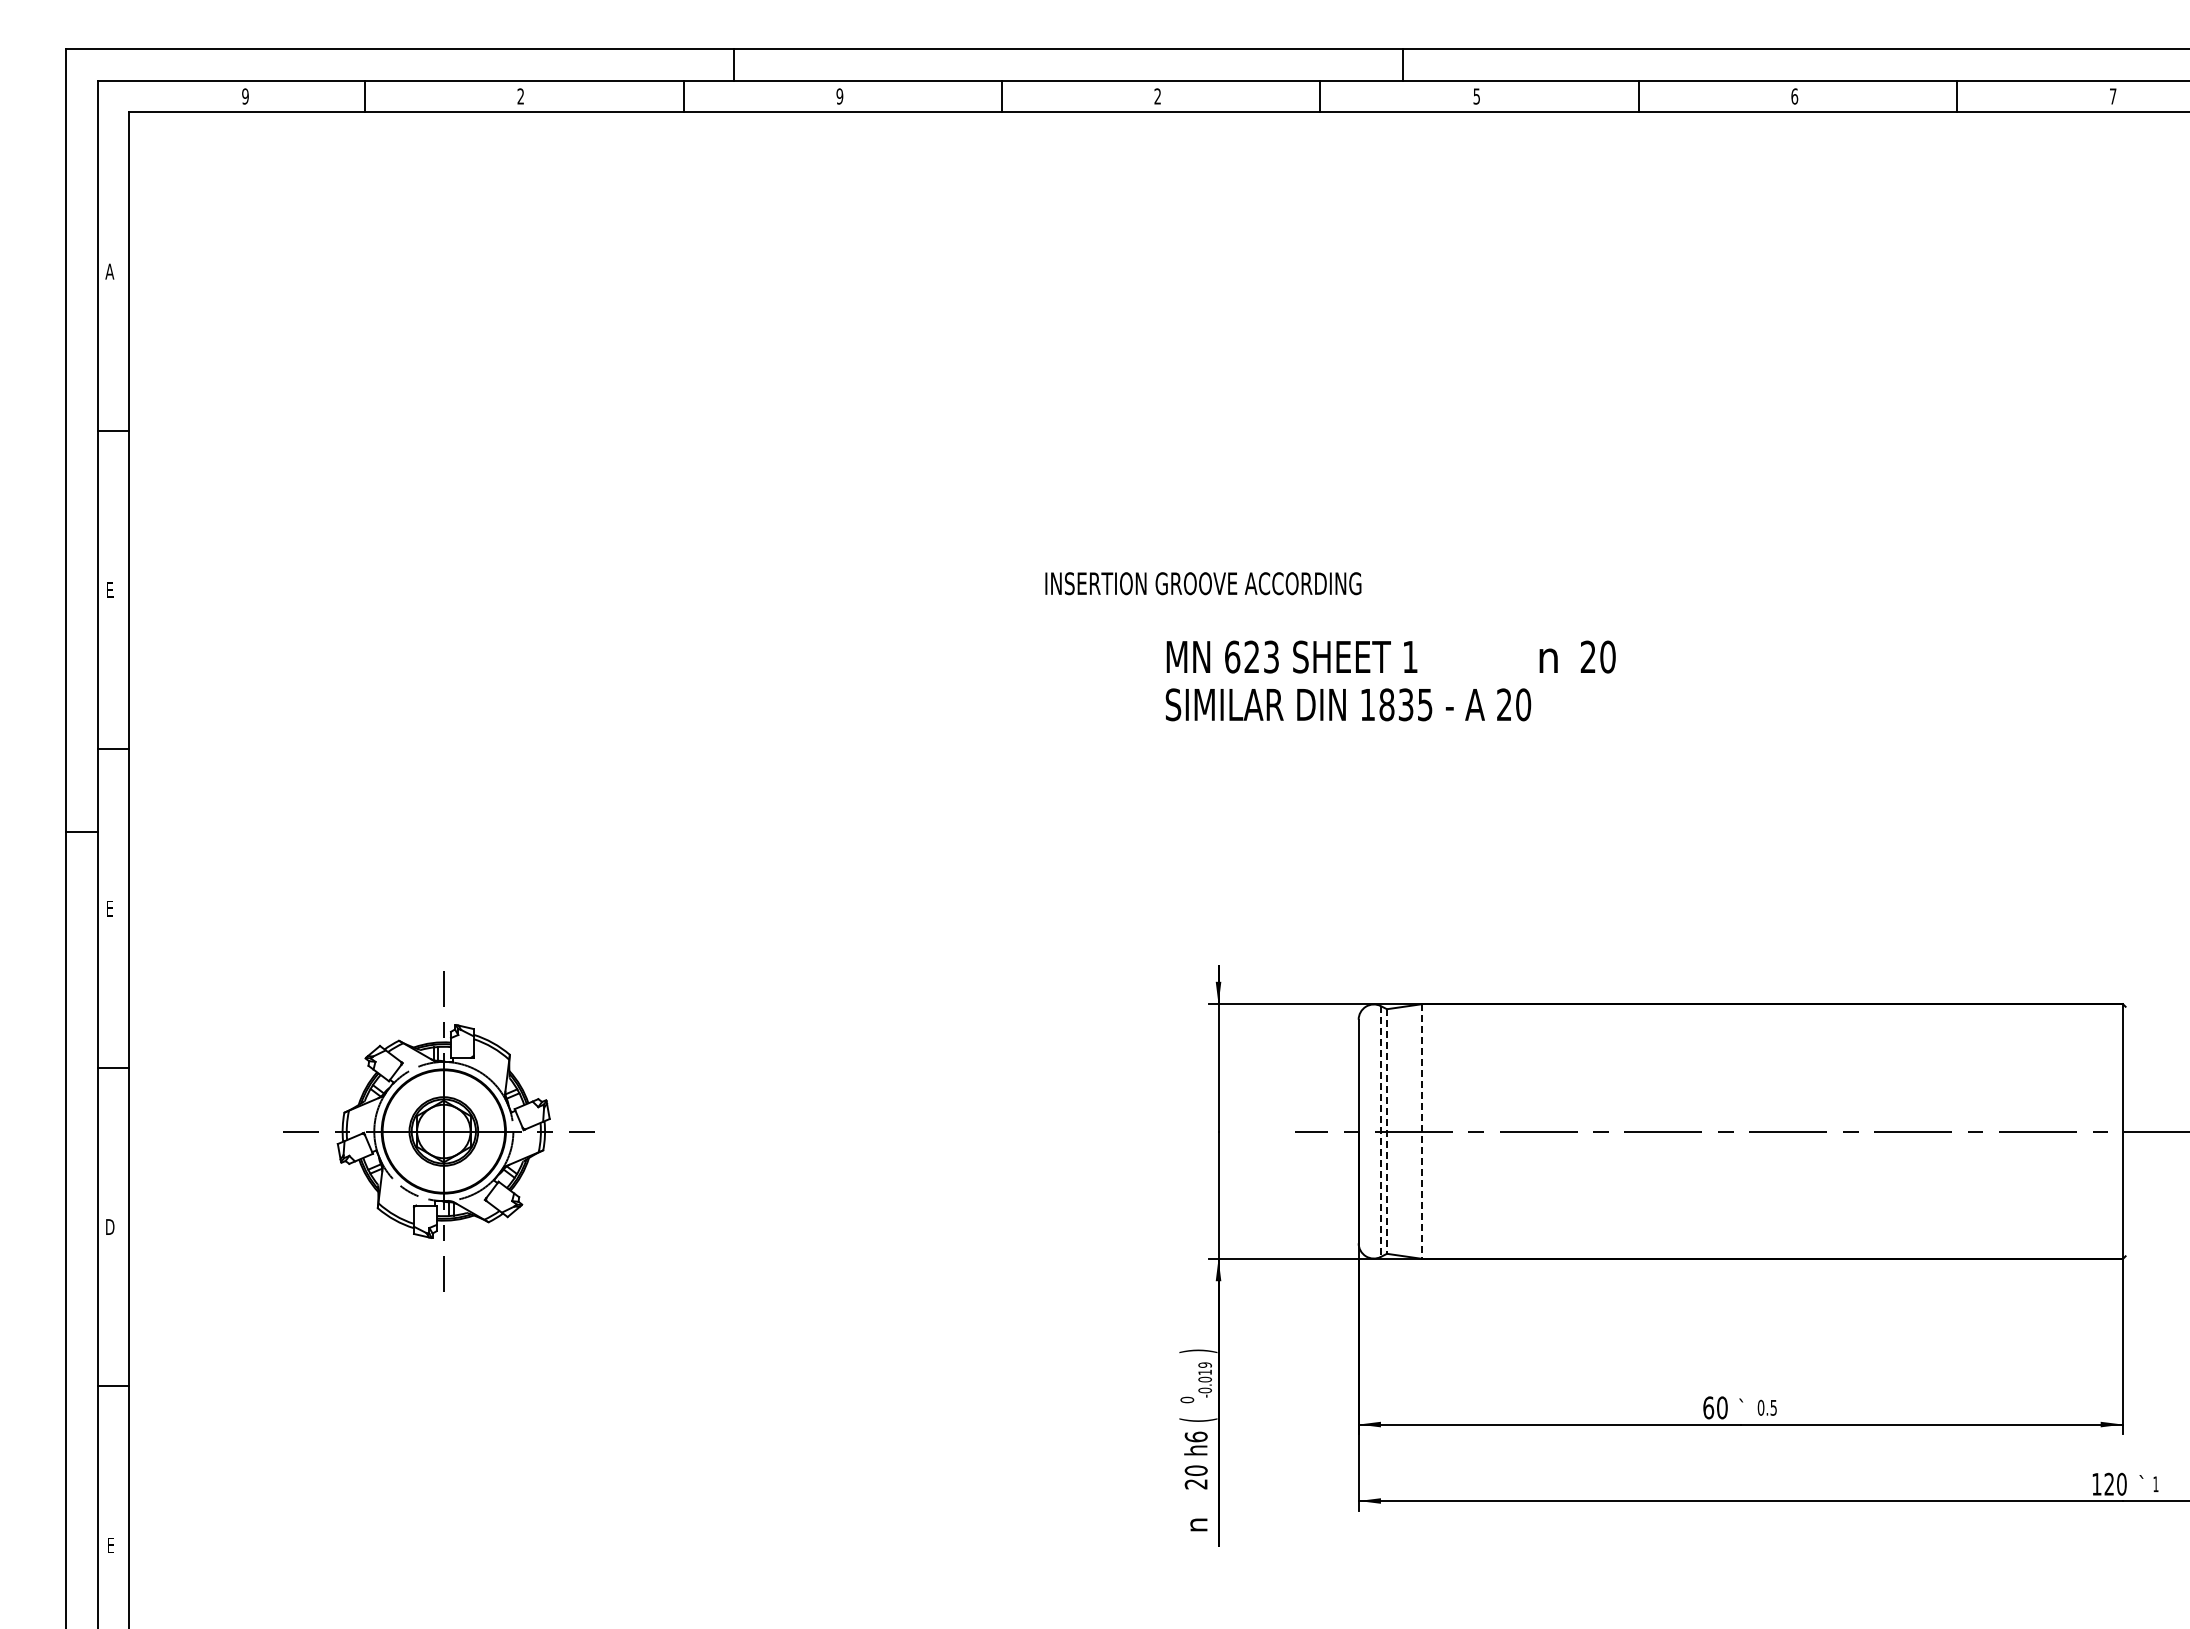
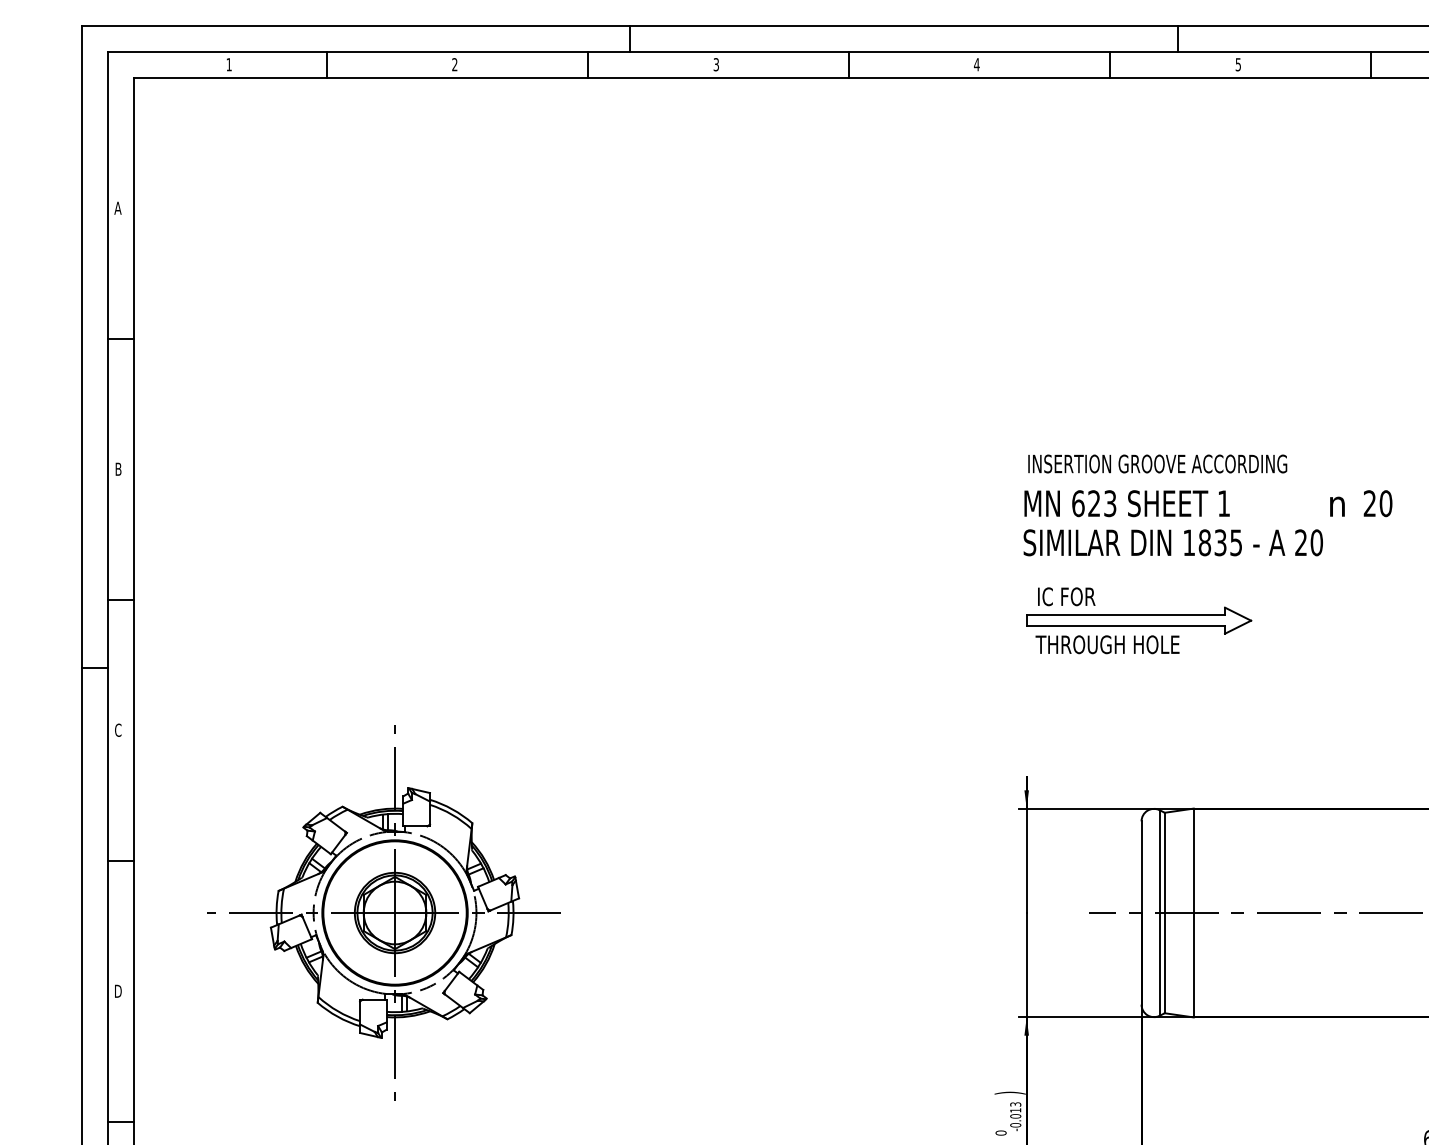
text: (245, 96) -> (229, 64), 9 -> 1
text: (839, 96) -> (716, 64), 9 -> 3
text: (1157, 96) -> (976, 64), 2 -> 4
text: (1203, 583) -> (1157, 463), moved
text: (110, 590) -> (118, 469), E -> B
text: (1390, 680) -> (1207, 522), moved
part: (1355, 774) -> (1138, 620), added
text: (110, 908) -> (118, 730), E -> C
part: (434, 1131) -> (384, 912), size x1.43
line: (1380, 1132) -> (1159, 913), dashed -> solid
line: (1386, 1132) -> (1164, 913), dashed -> solid
line: (1422, 1132) -> (1193, 913), dashed -> solid
text: (1204, 1364) -> (1015, 1103), -0.019 -> -0.013

